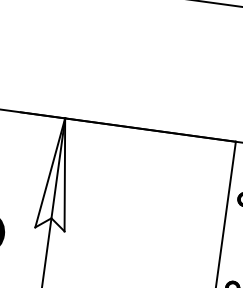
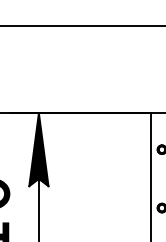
fill: (56, 173) -> (38, 149), added

